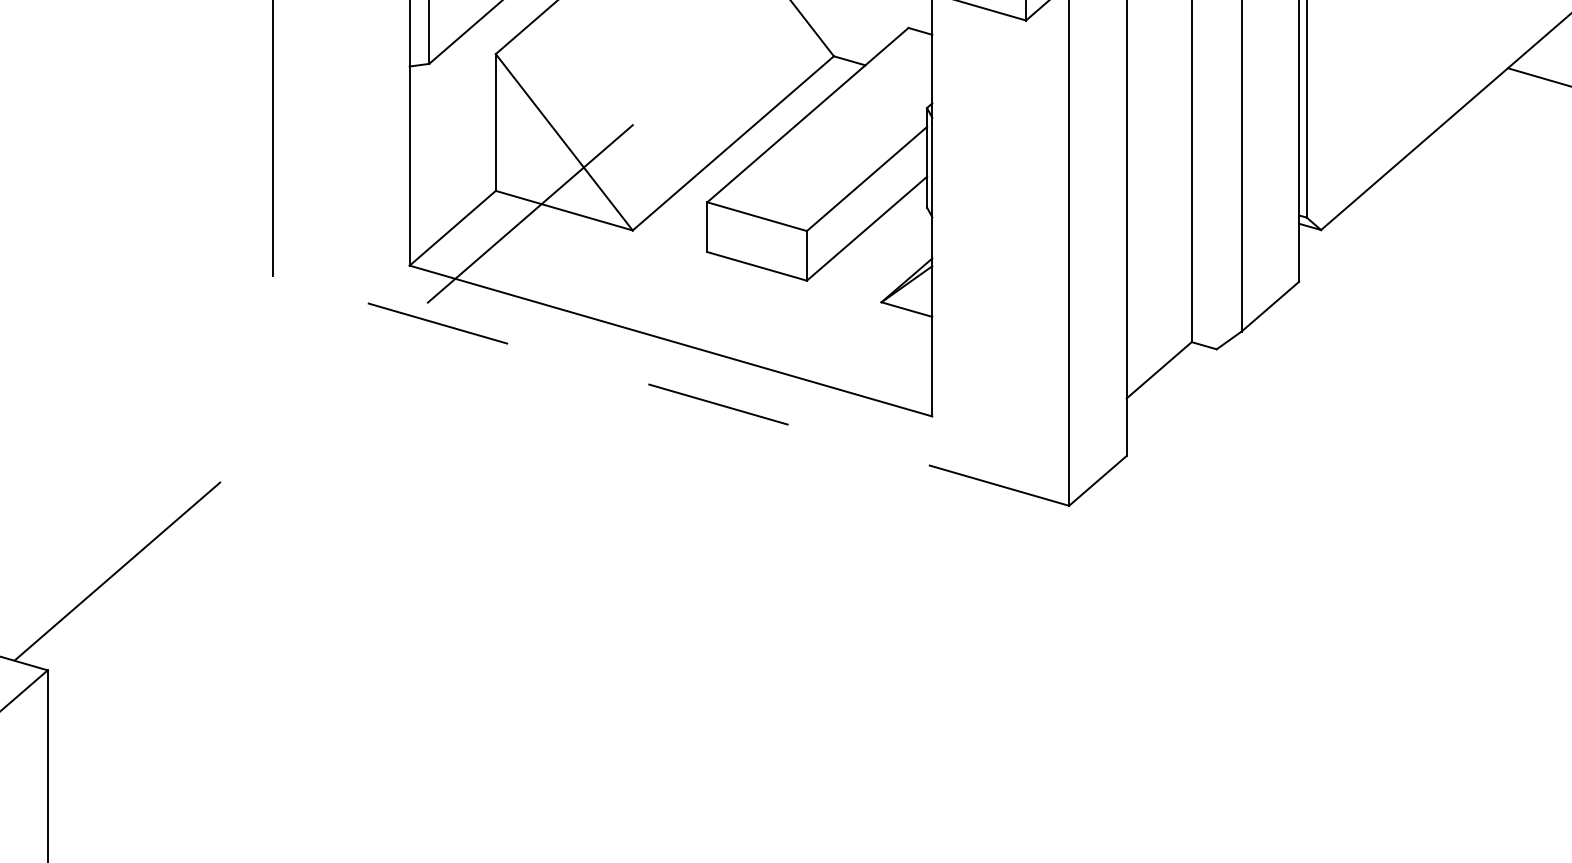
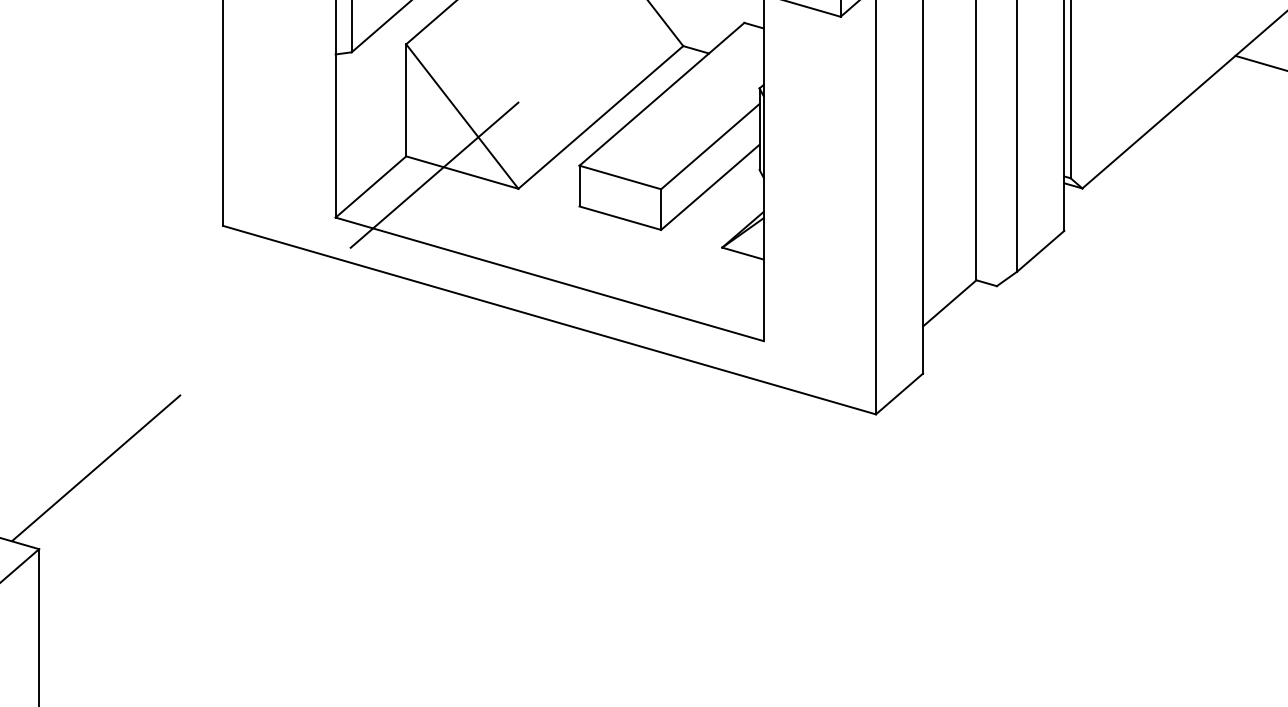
line: (670, 390) -> (549, 319), dashed -> solid

